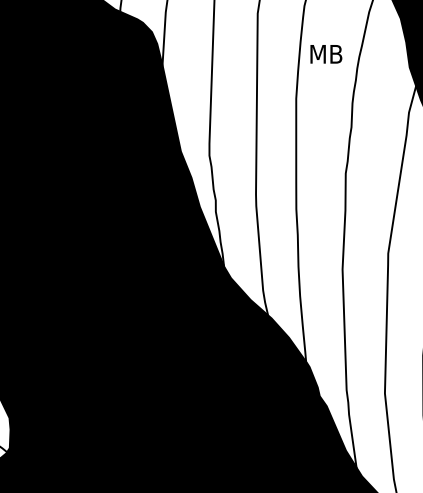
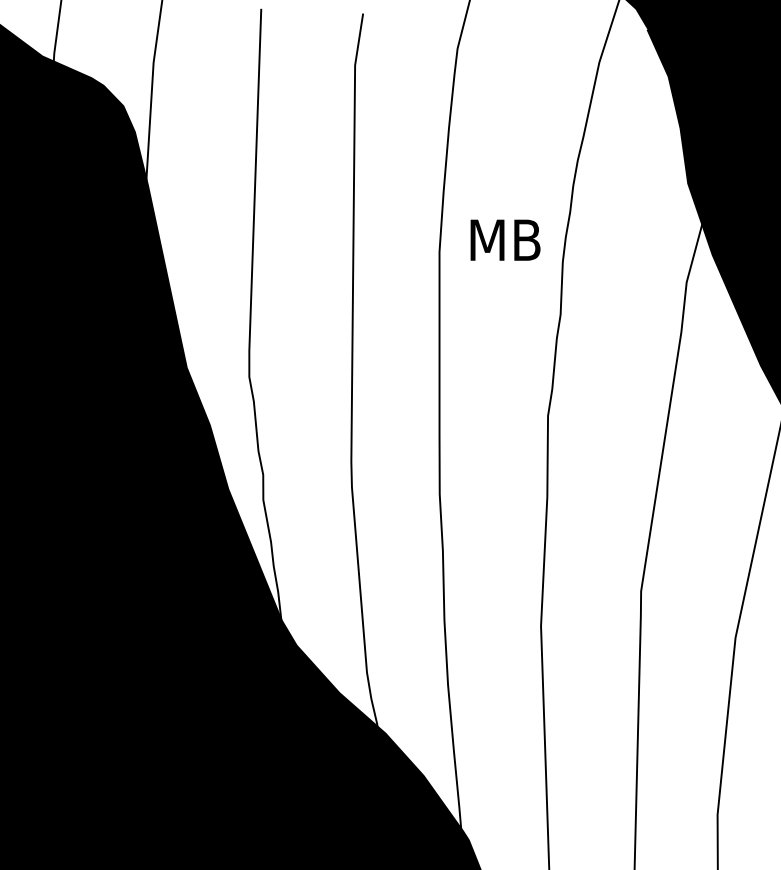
text: (326, 54) -> (505, 240), moved

